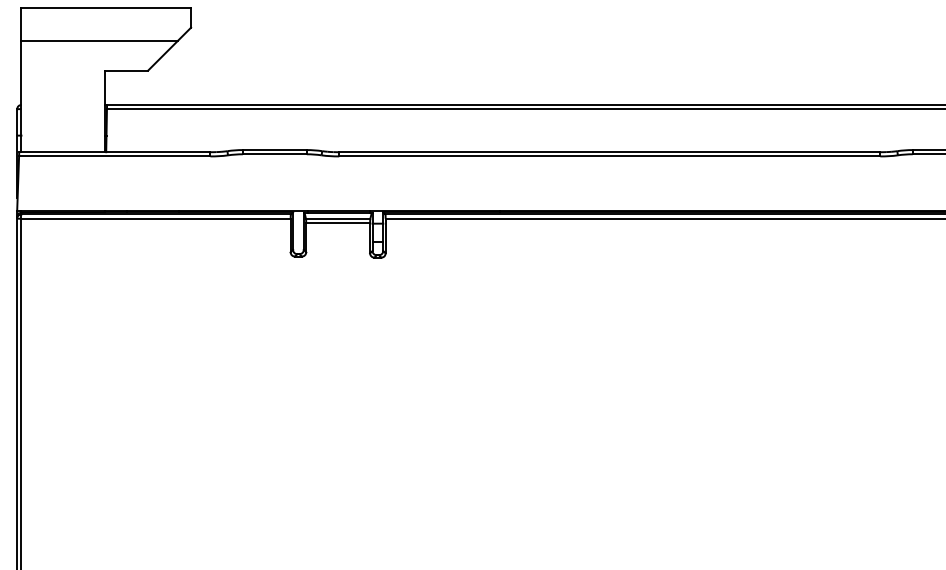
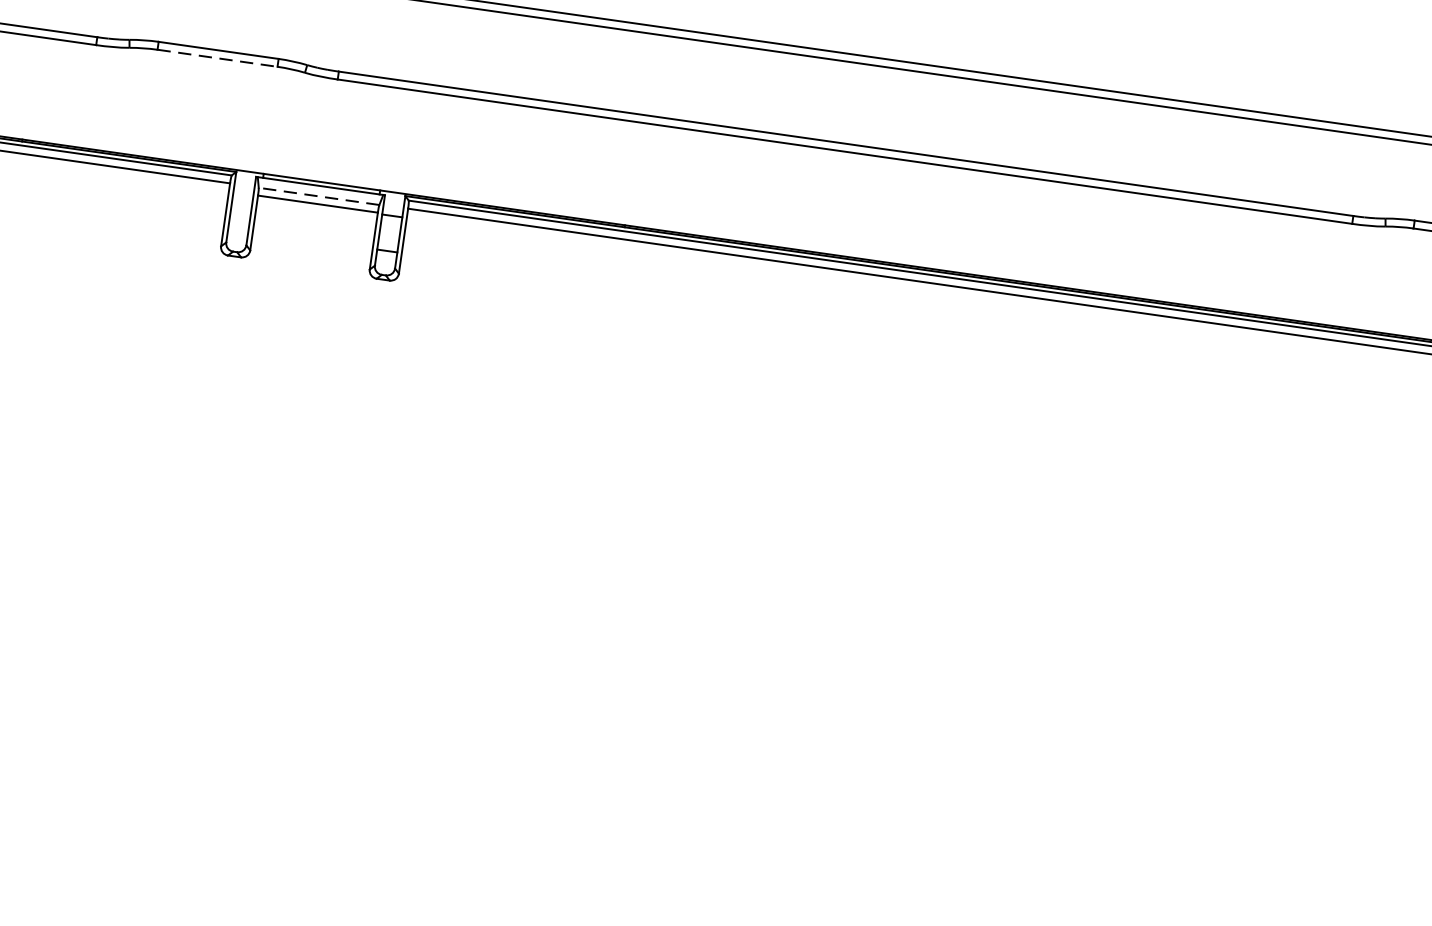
line: (274, 154) -> (216, 58), solid -> dashed
line: (337, 218) -> (317, 195), solid -> dashed

